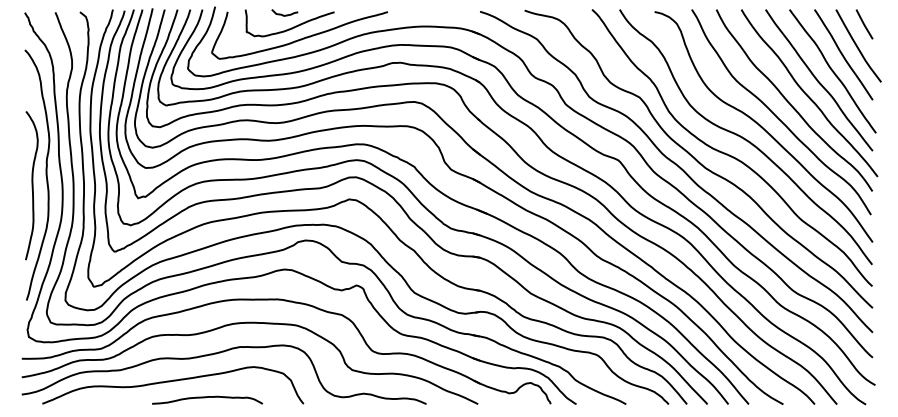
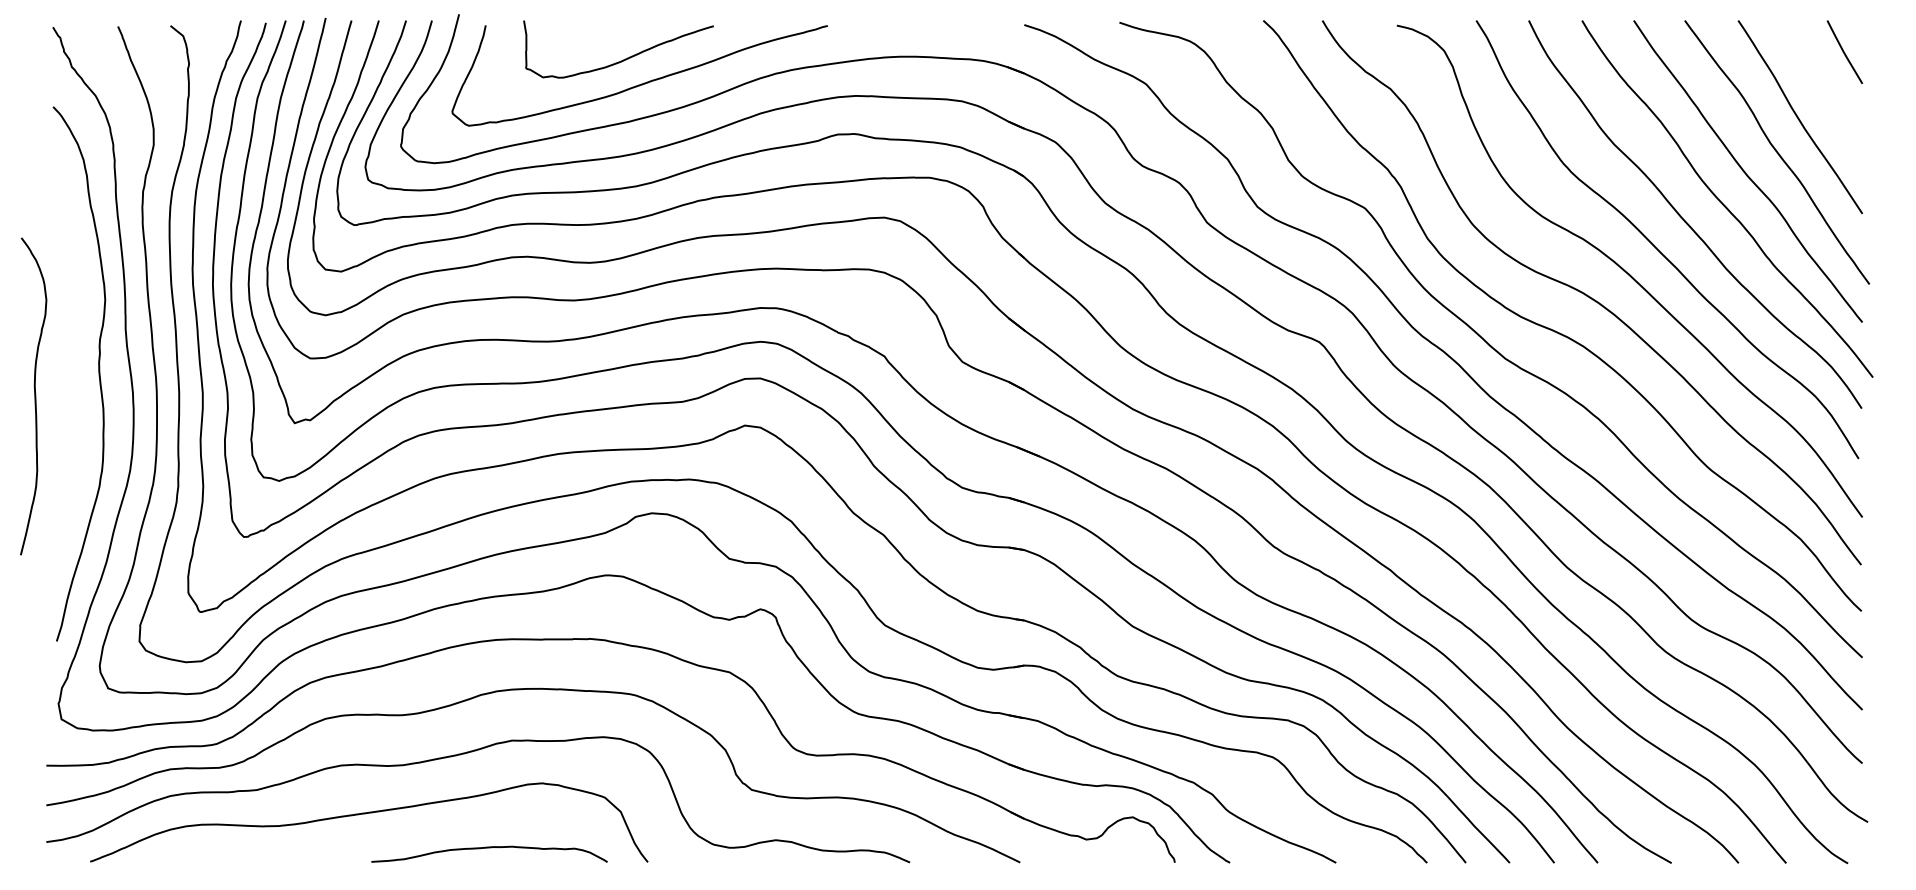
curve: (283, 14) -> (604, 31), removed
curve: (857, 45) -> (1829, 97), removed
curve: (31, 185) -> (32, 395), moved
curve: (207, 397) -> (489, 848), moved

